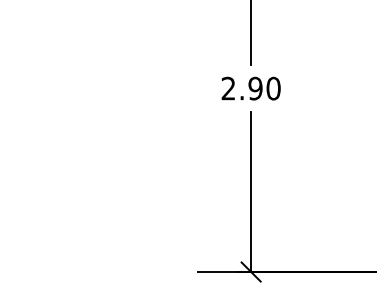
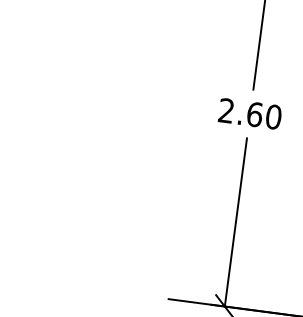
text: (255, 88) -> (254, 114), 2.90 -> 2.60

